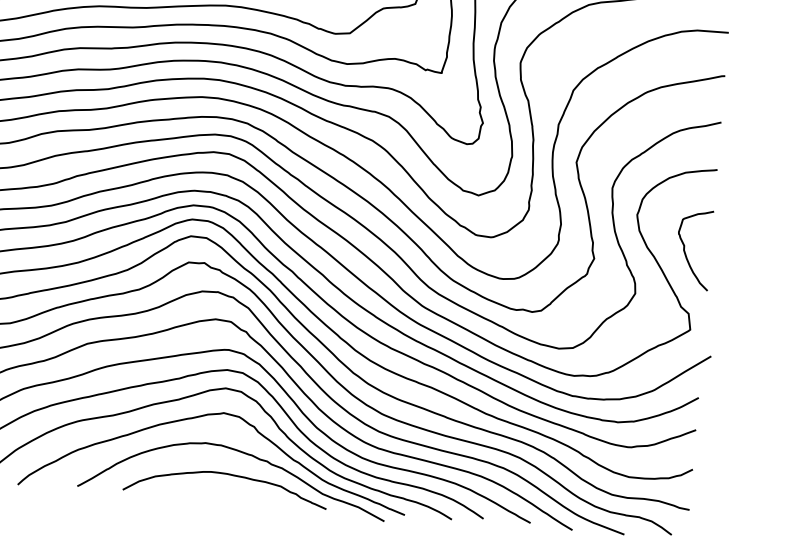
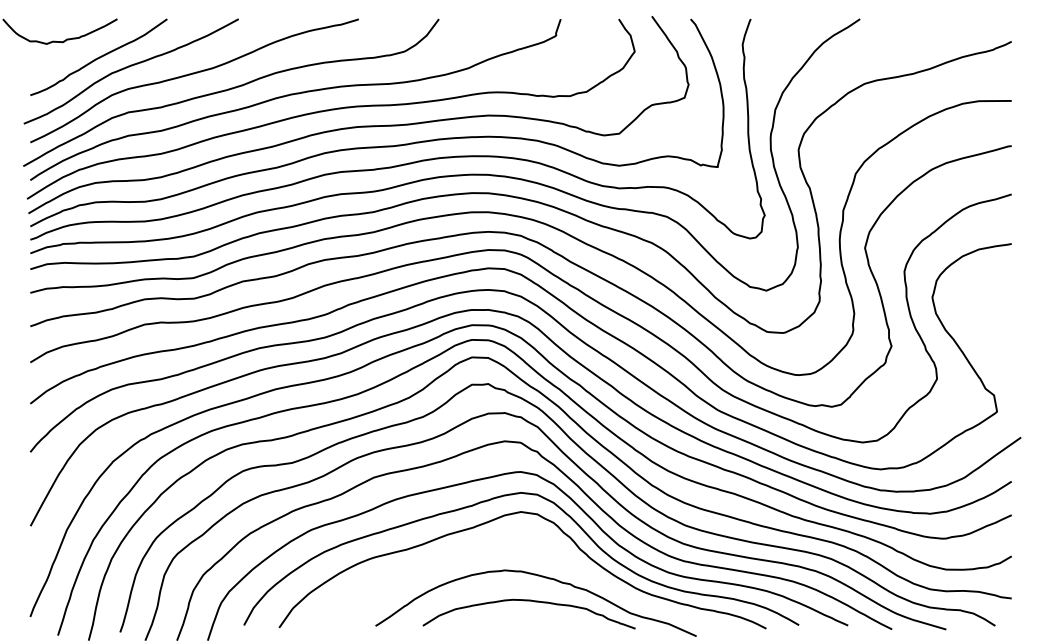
curve: (685, 250) -> (985, 330), removed
curve: (210, 415) -> (507, 541), removed

